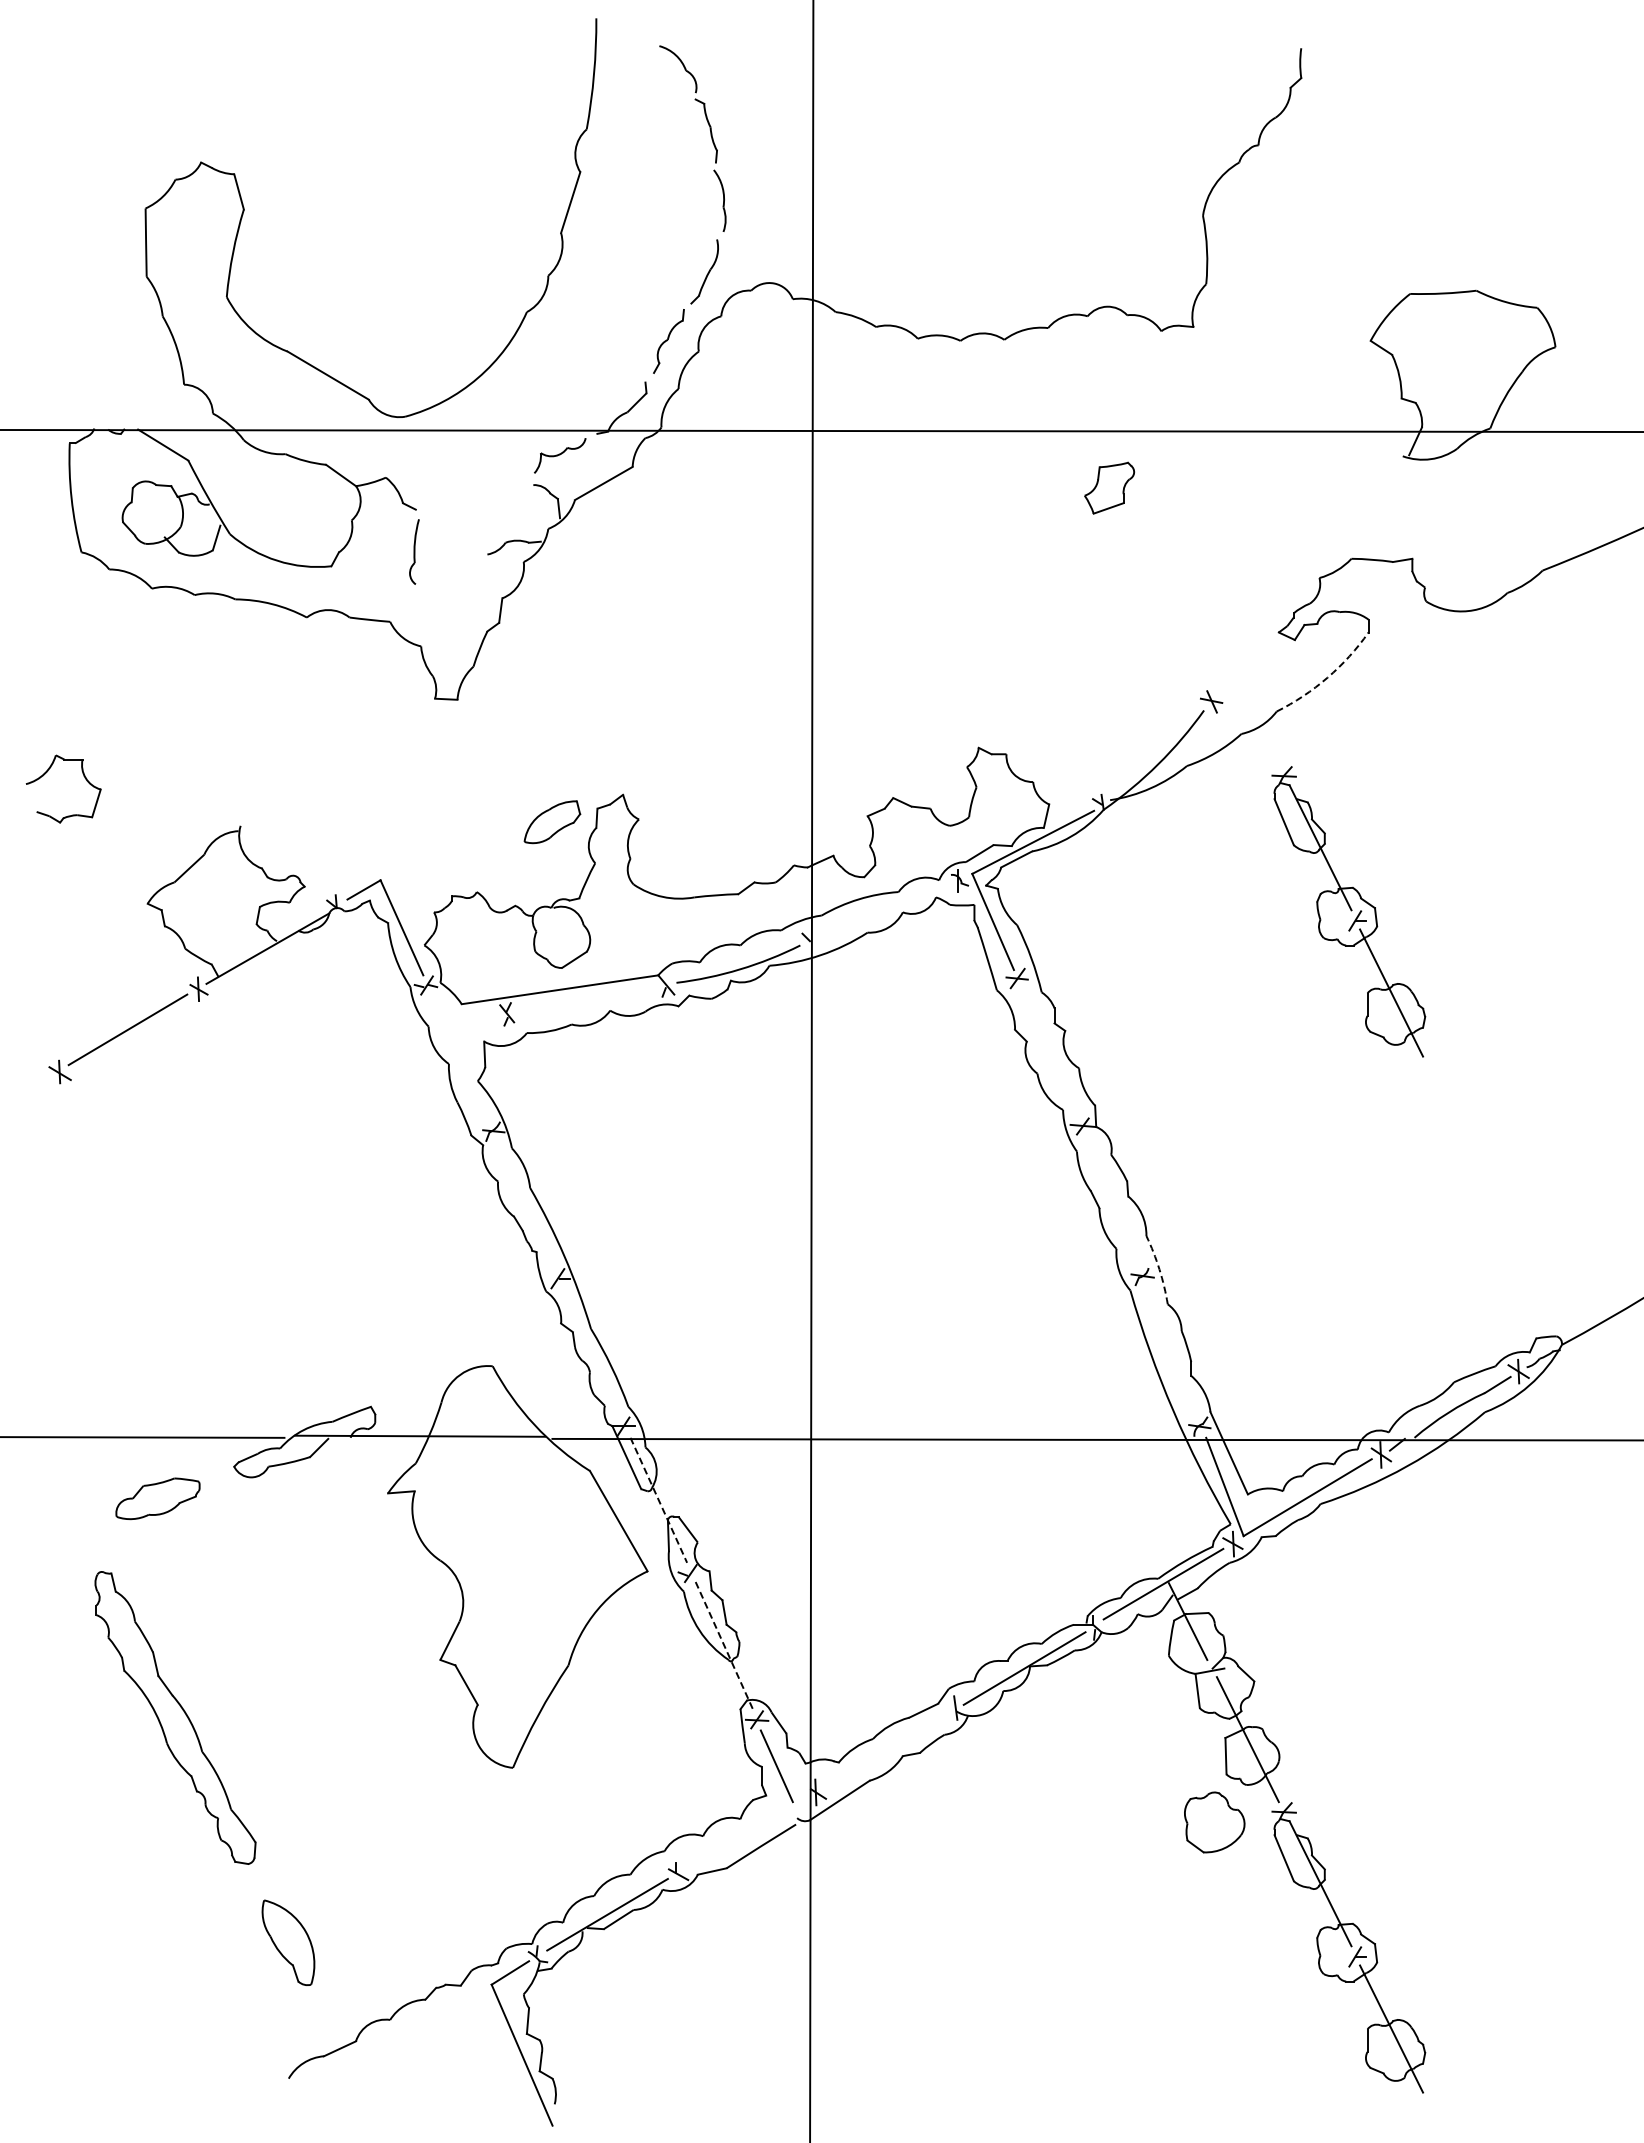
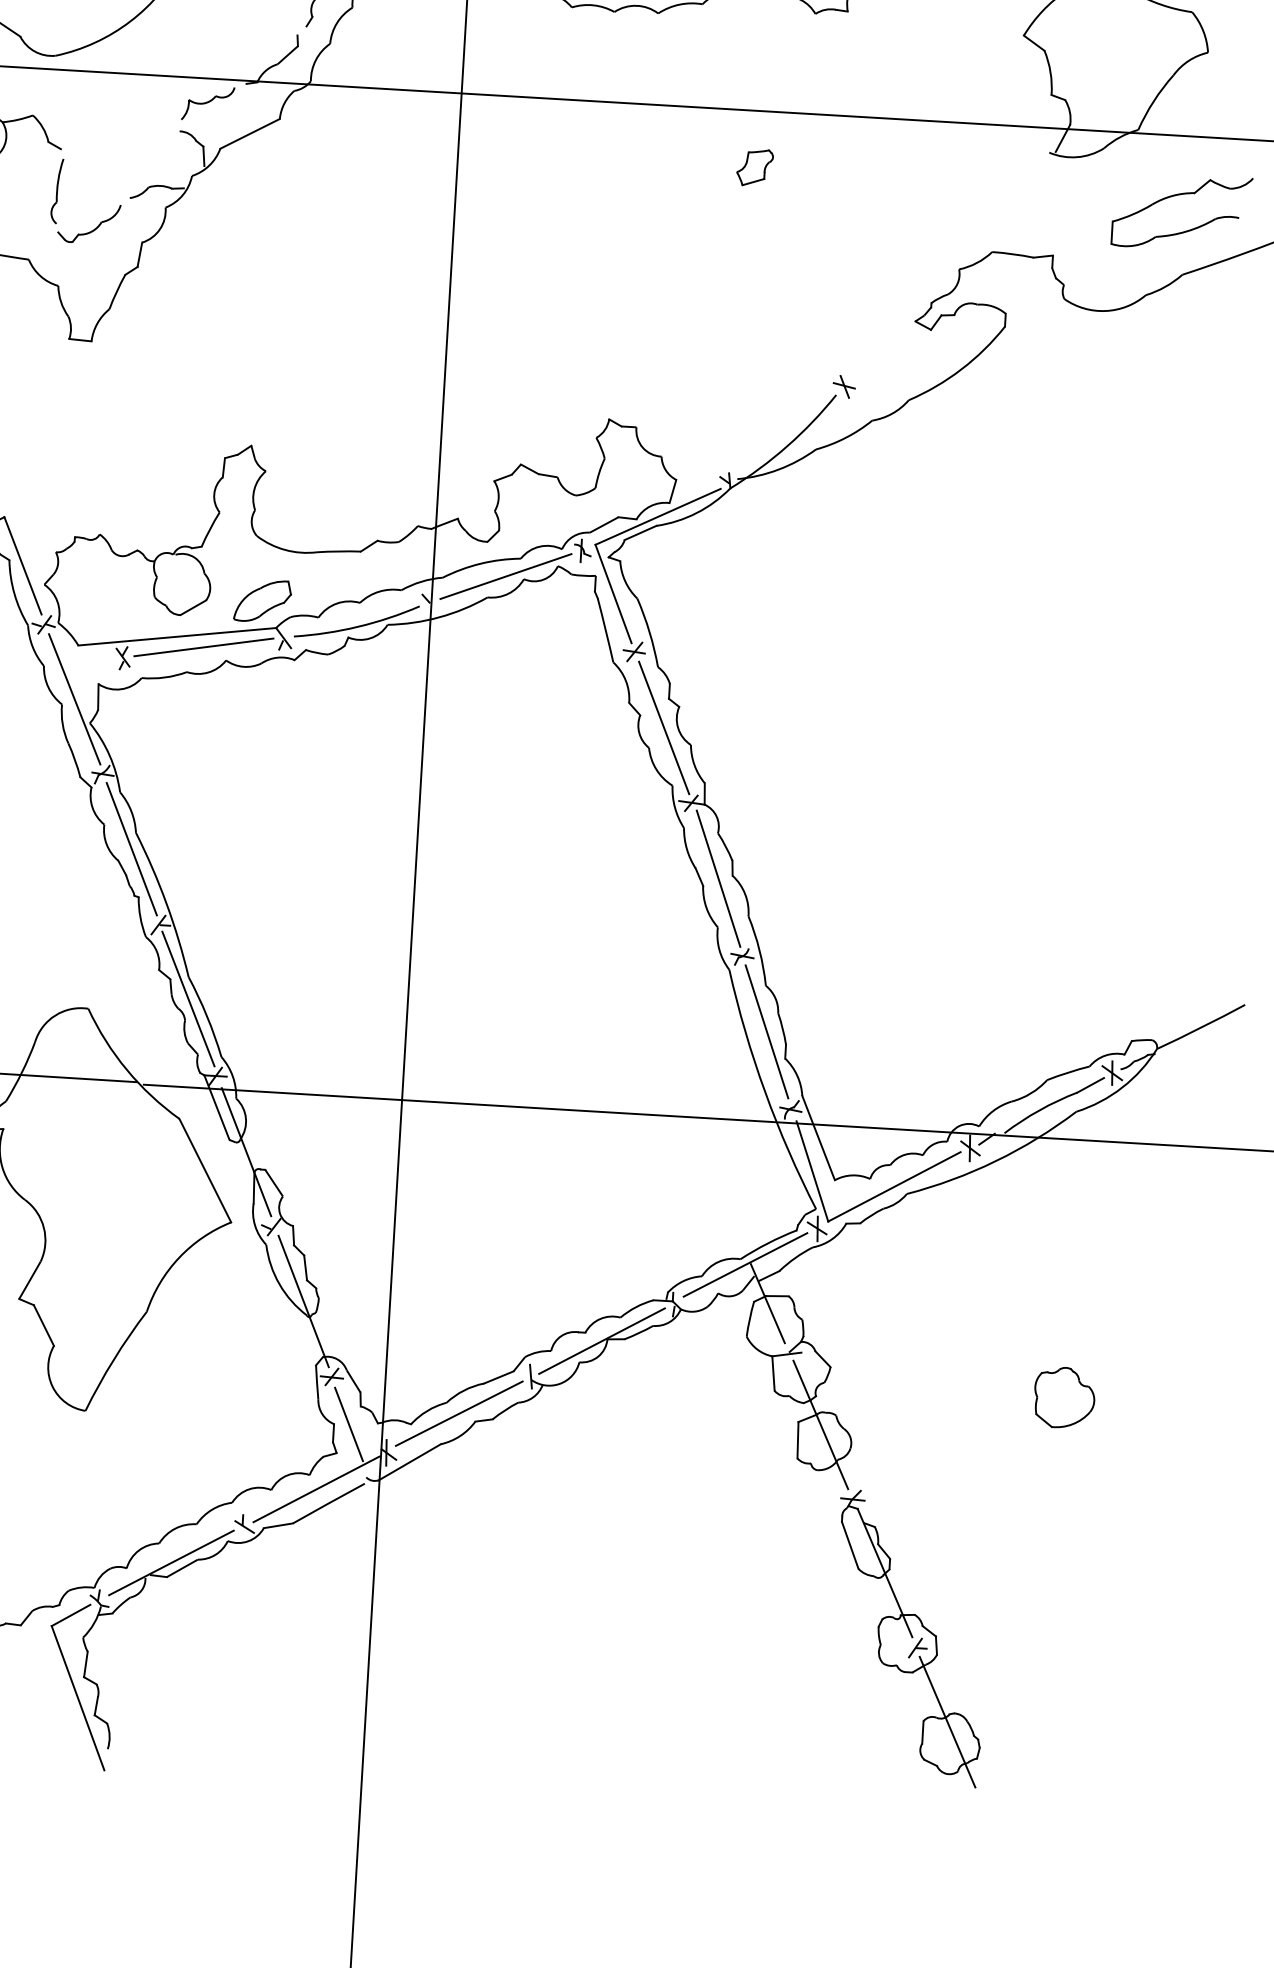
part: (1109, 488) -> (754, 167), size x0.71
part: (1532, 492) -> (1176, 196), added
part: (453, 587) -> (94, 229), added
arc: (1327, 677) -> (961, 369), dashed -> solid
part: (552, 822) -> (262, 601), moved
line: (884, 910) -> (505, 576), added
part: (1348, 911) -> (968, 604), removed
line: (587, 998) -> (204, 647), added
line: (1051, 1052) -> (664, 727), added
line: (460, 1057) -> (73, 698), added
line: (1114, 1199) -> (718, 878), added
line: (526, 1204) -> (131, 849), added
arc: (1159, 1269) -> (759, 950), dashed -> solid
line: (591, 1350) -> (187, 998), added
line: (1171, 1350) -> (766, 1032), added
line: (658, 1500) -> (246, 1152), dashed -> solid
line: (724, 1646) -> (303, 1301), dashed -> solid
line: (885, 1748) -> (458, 1412), added
part: (1214, 1822) -> (1064, 1397), moved
line: (747, 1832) -> (315, 1488), added

